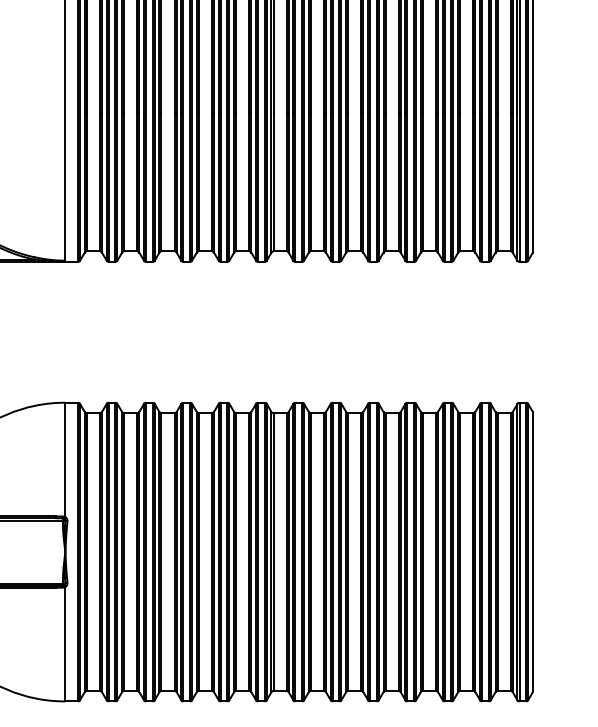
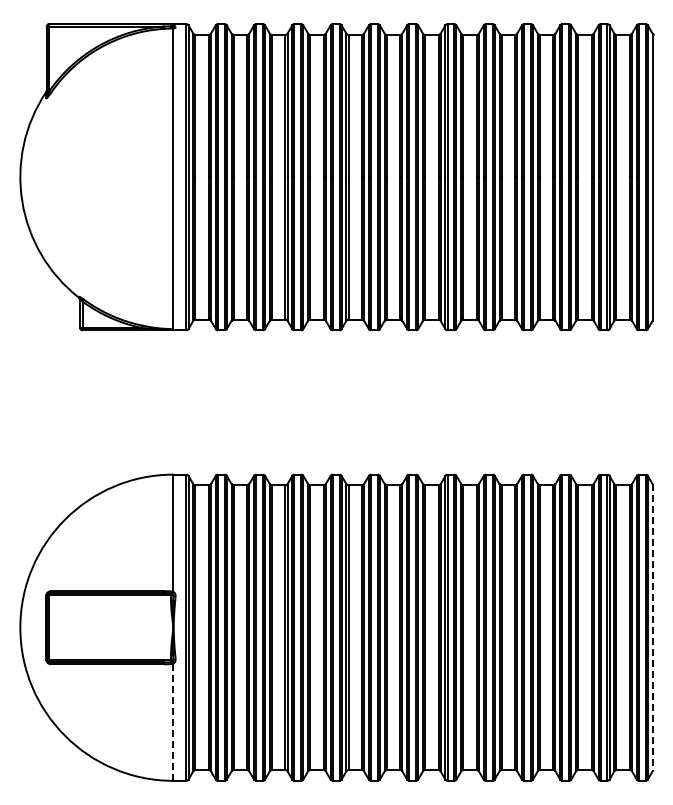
line: (532, 551) -> (652, 627), solid -> dashed
line: (65, 644) -> (173, 722), solid -> dashed

